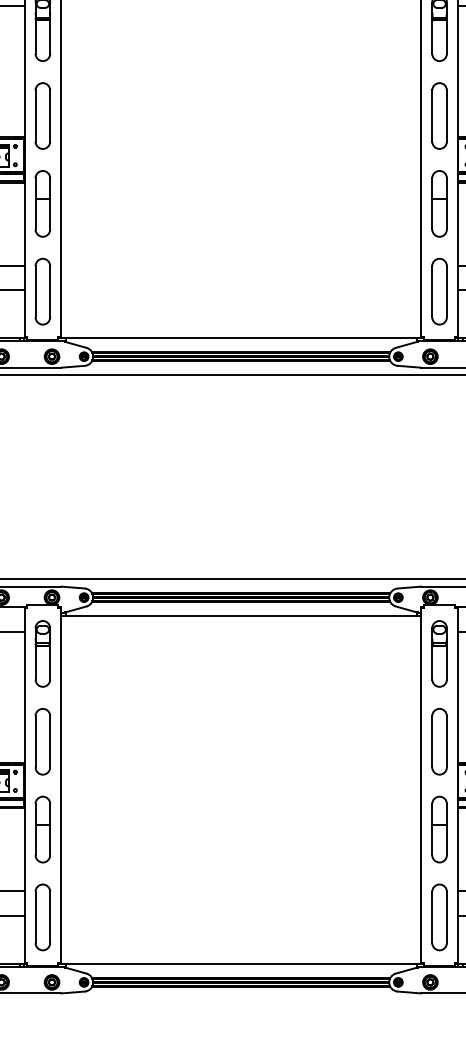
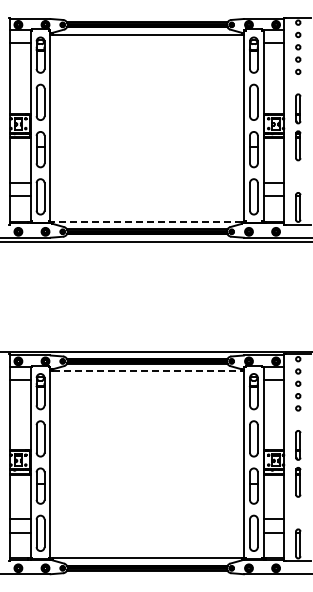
line: (239, 337) -> (146, 221), solid -> dashed
line: (241, 616) -> (147, 371), solid -> dashed

